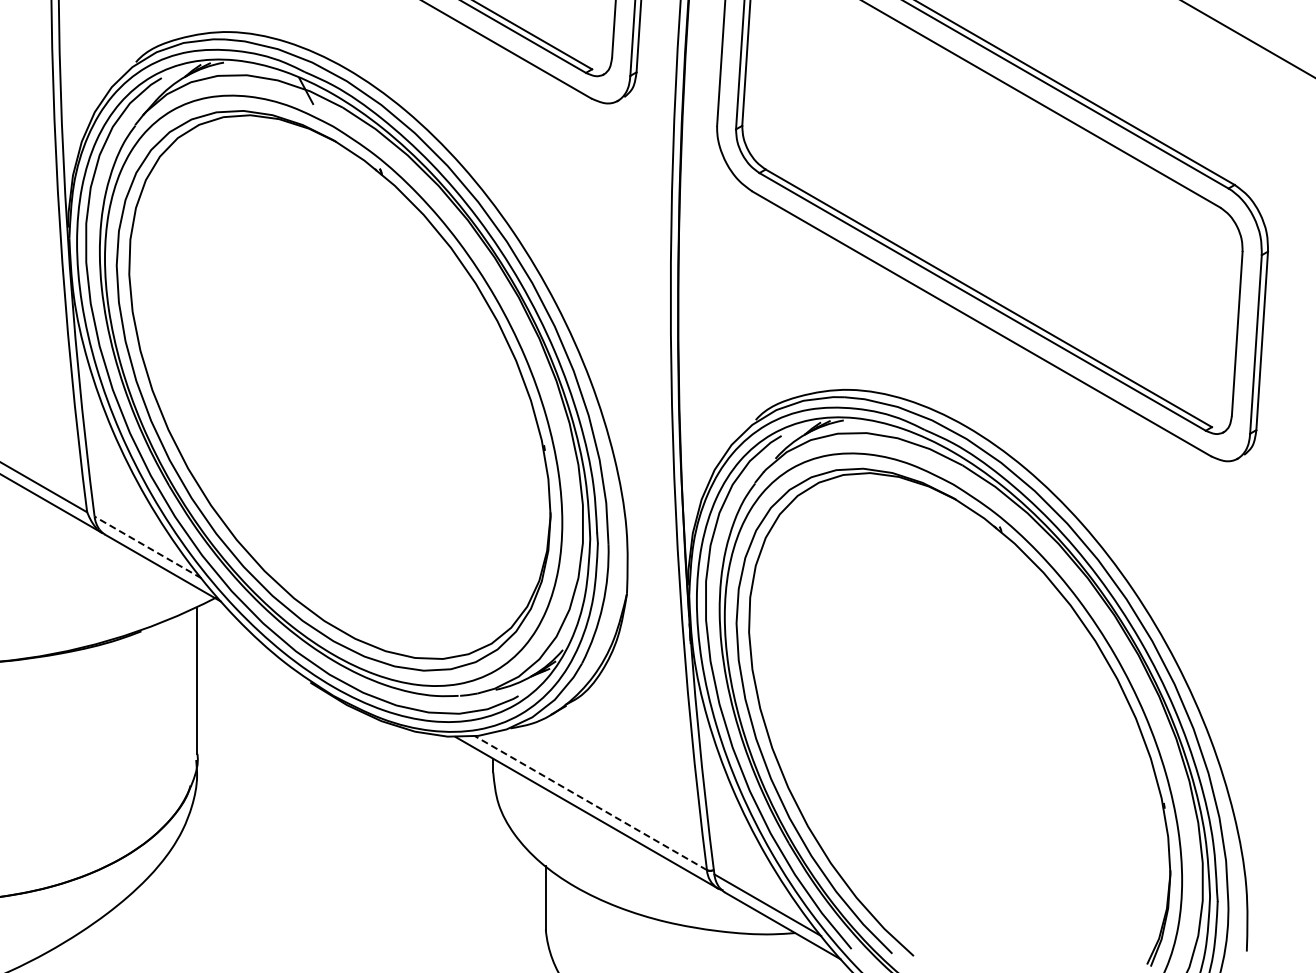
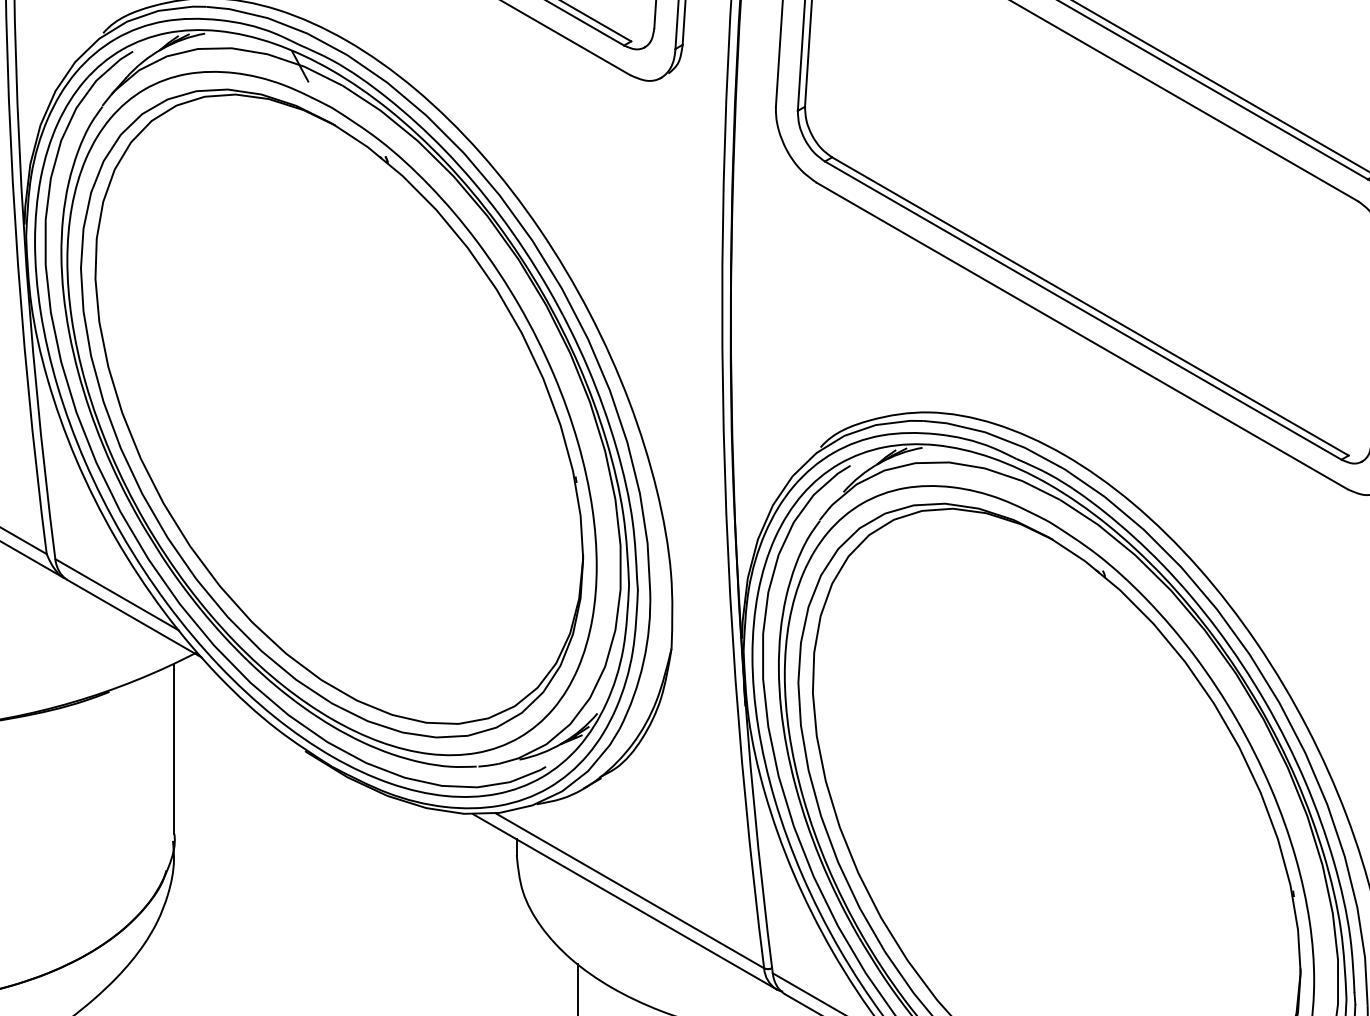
line: (148, 547) -> (117, 594), dashed -> solid
line: (591, 803) -> (630, 891), dashed -> solid

